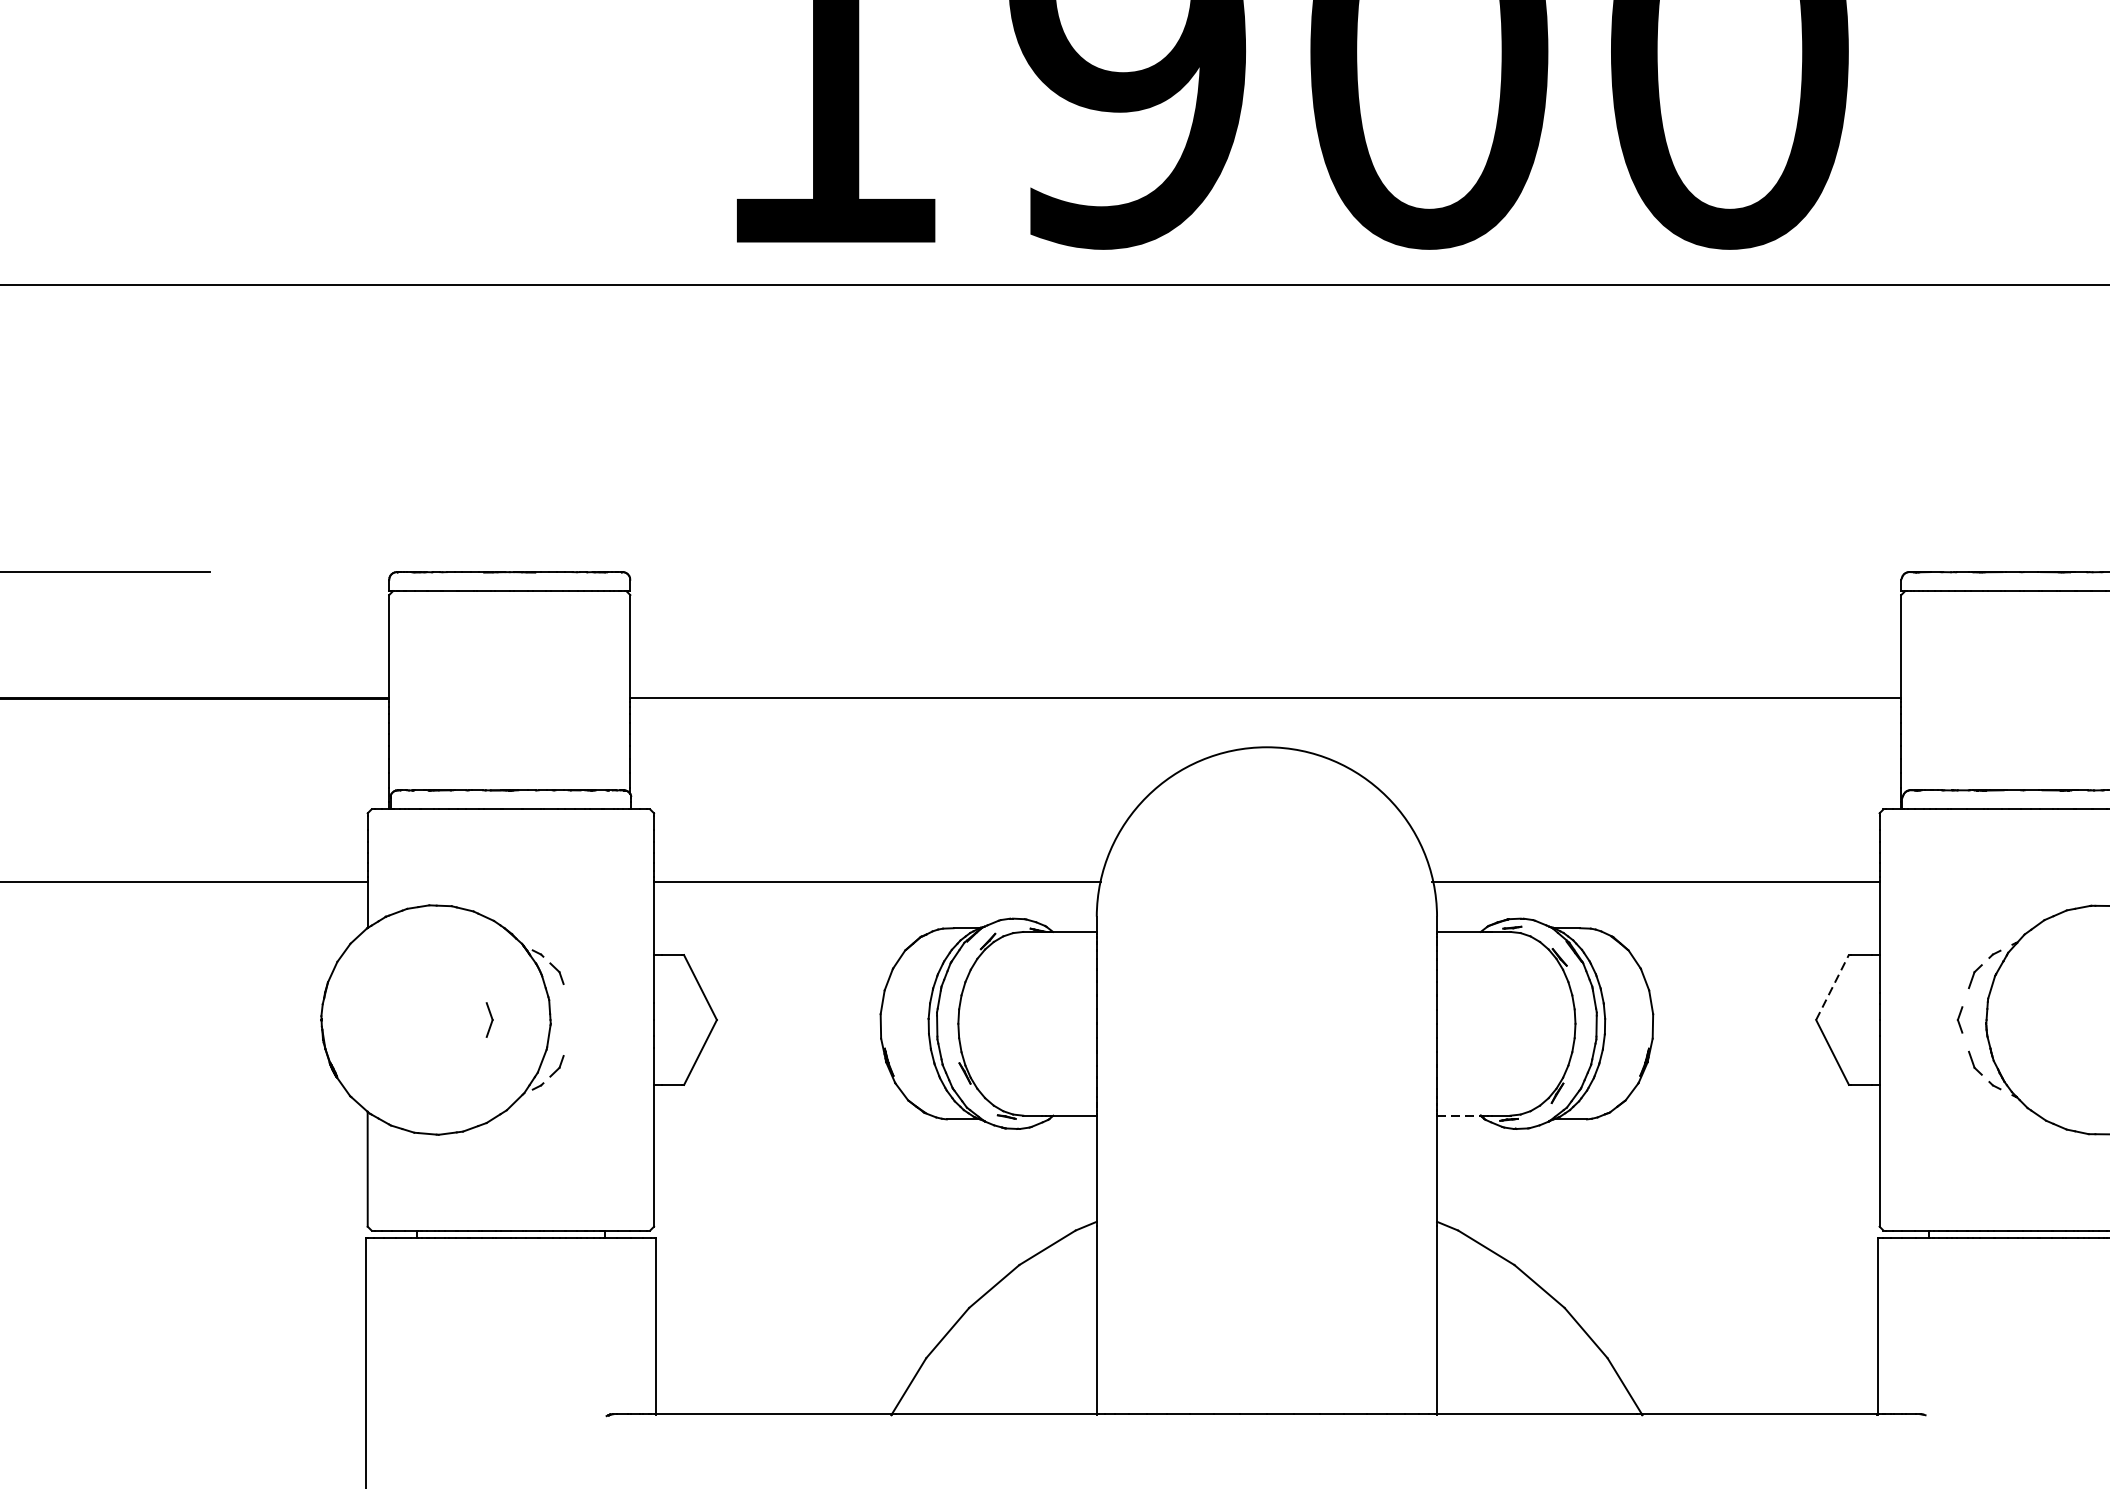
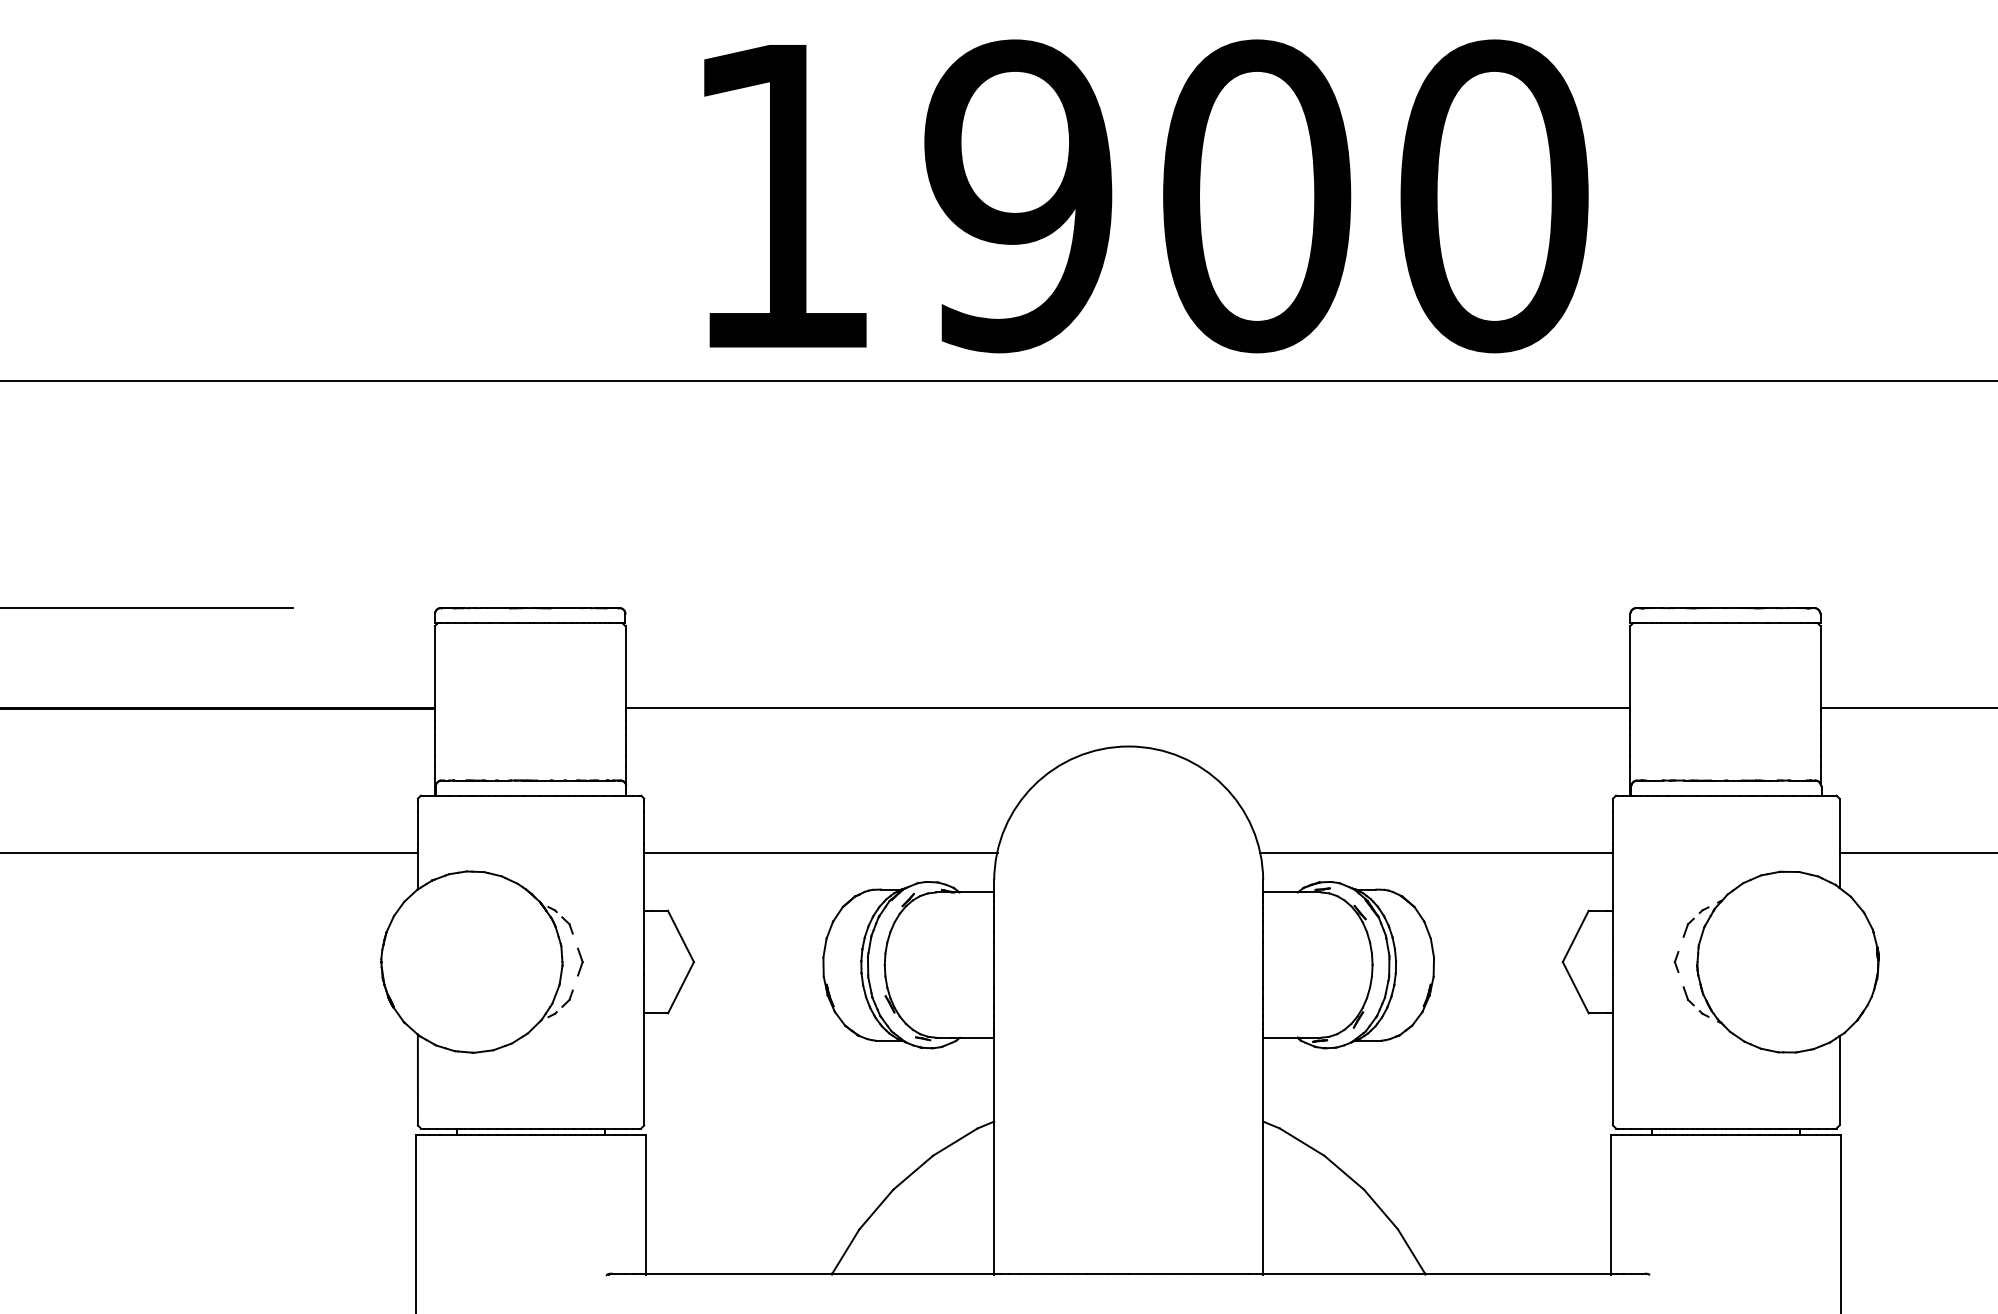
line: (1832, 987) -> (1575, 936), dashed -> solid
part: (489, 1019) -> (580, 961), moved
line: (1458, 1115) -> (1280, 1037), dashed -> solid

